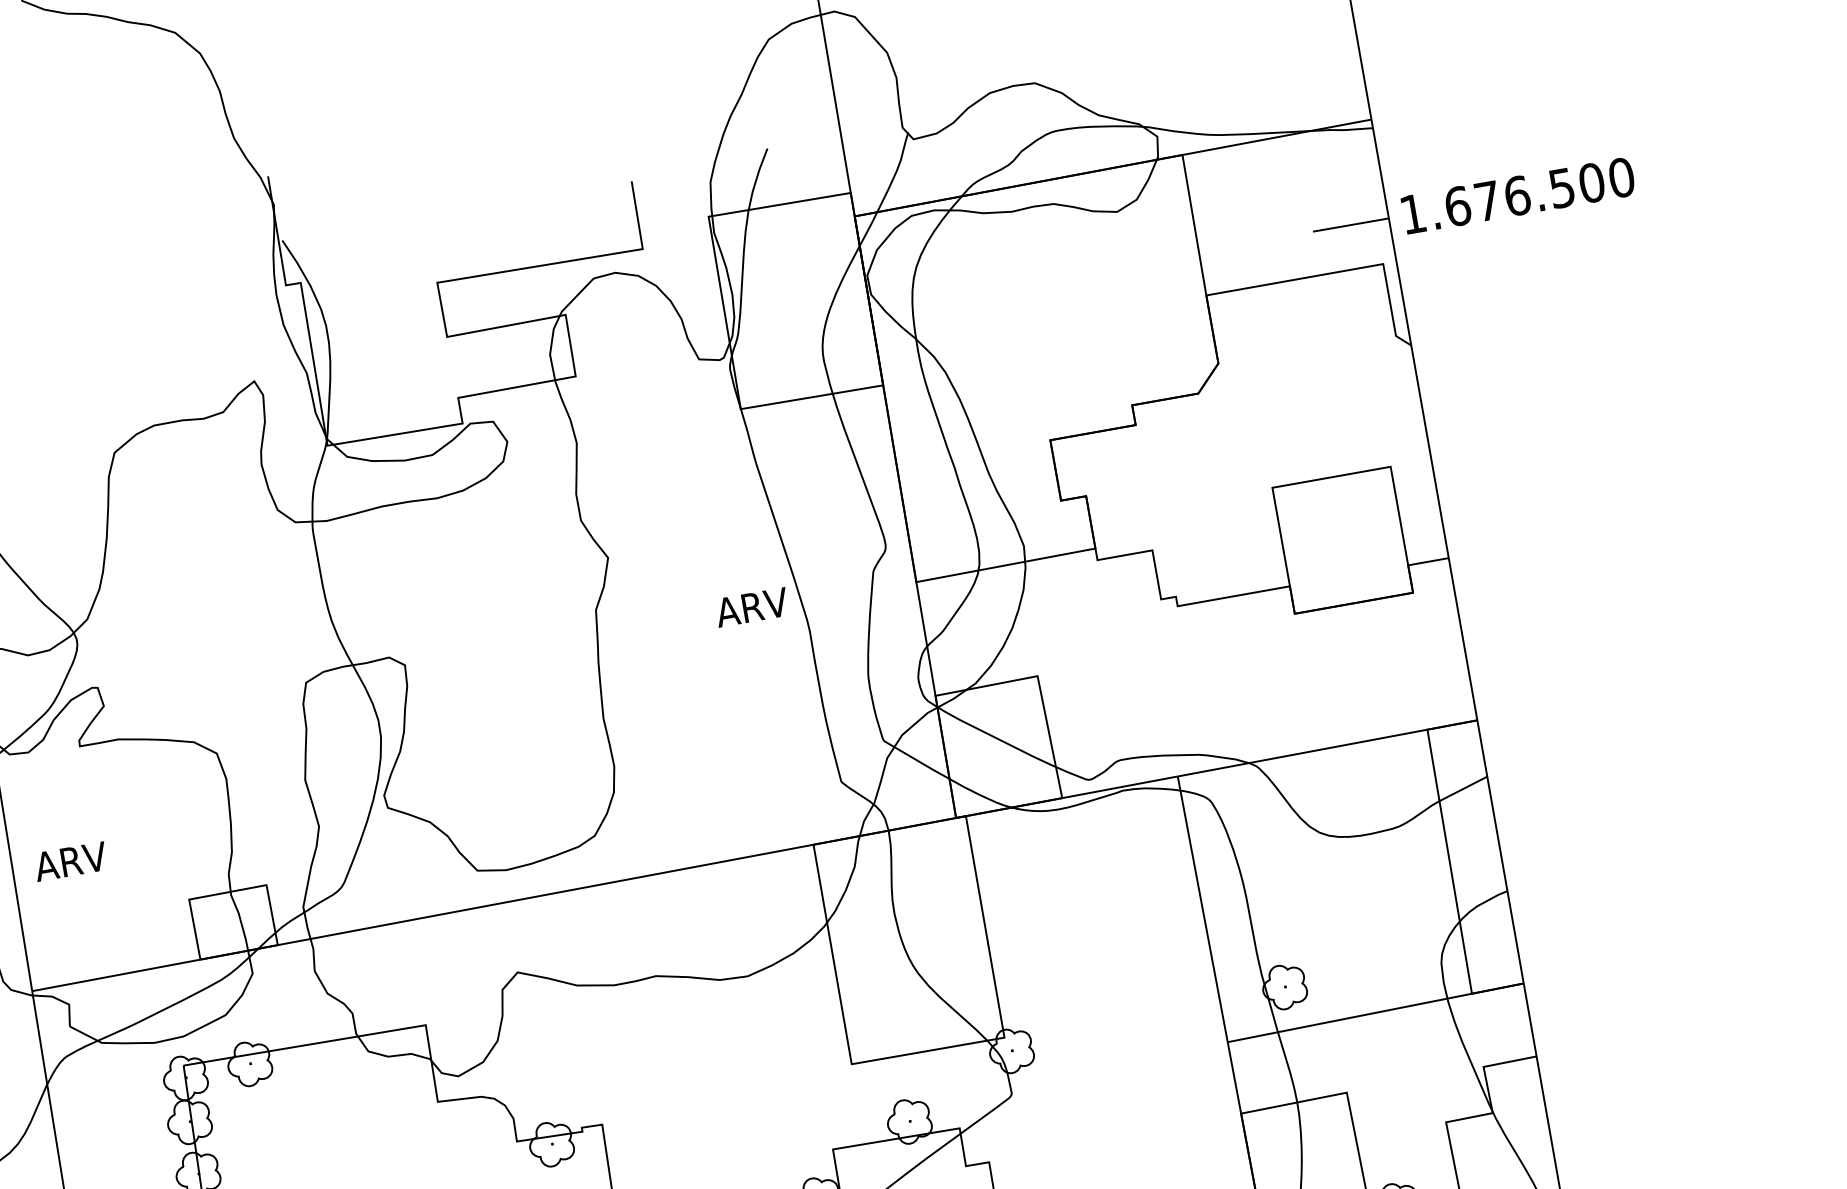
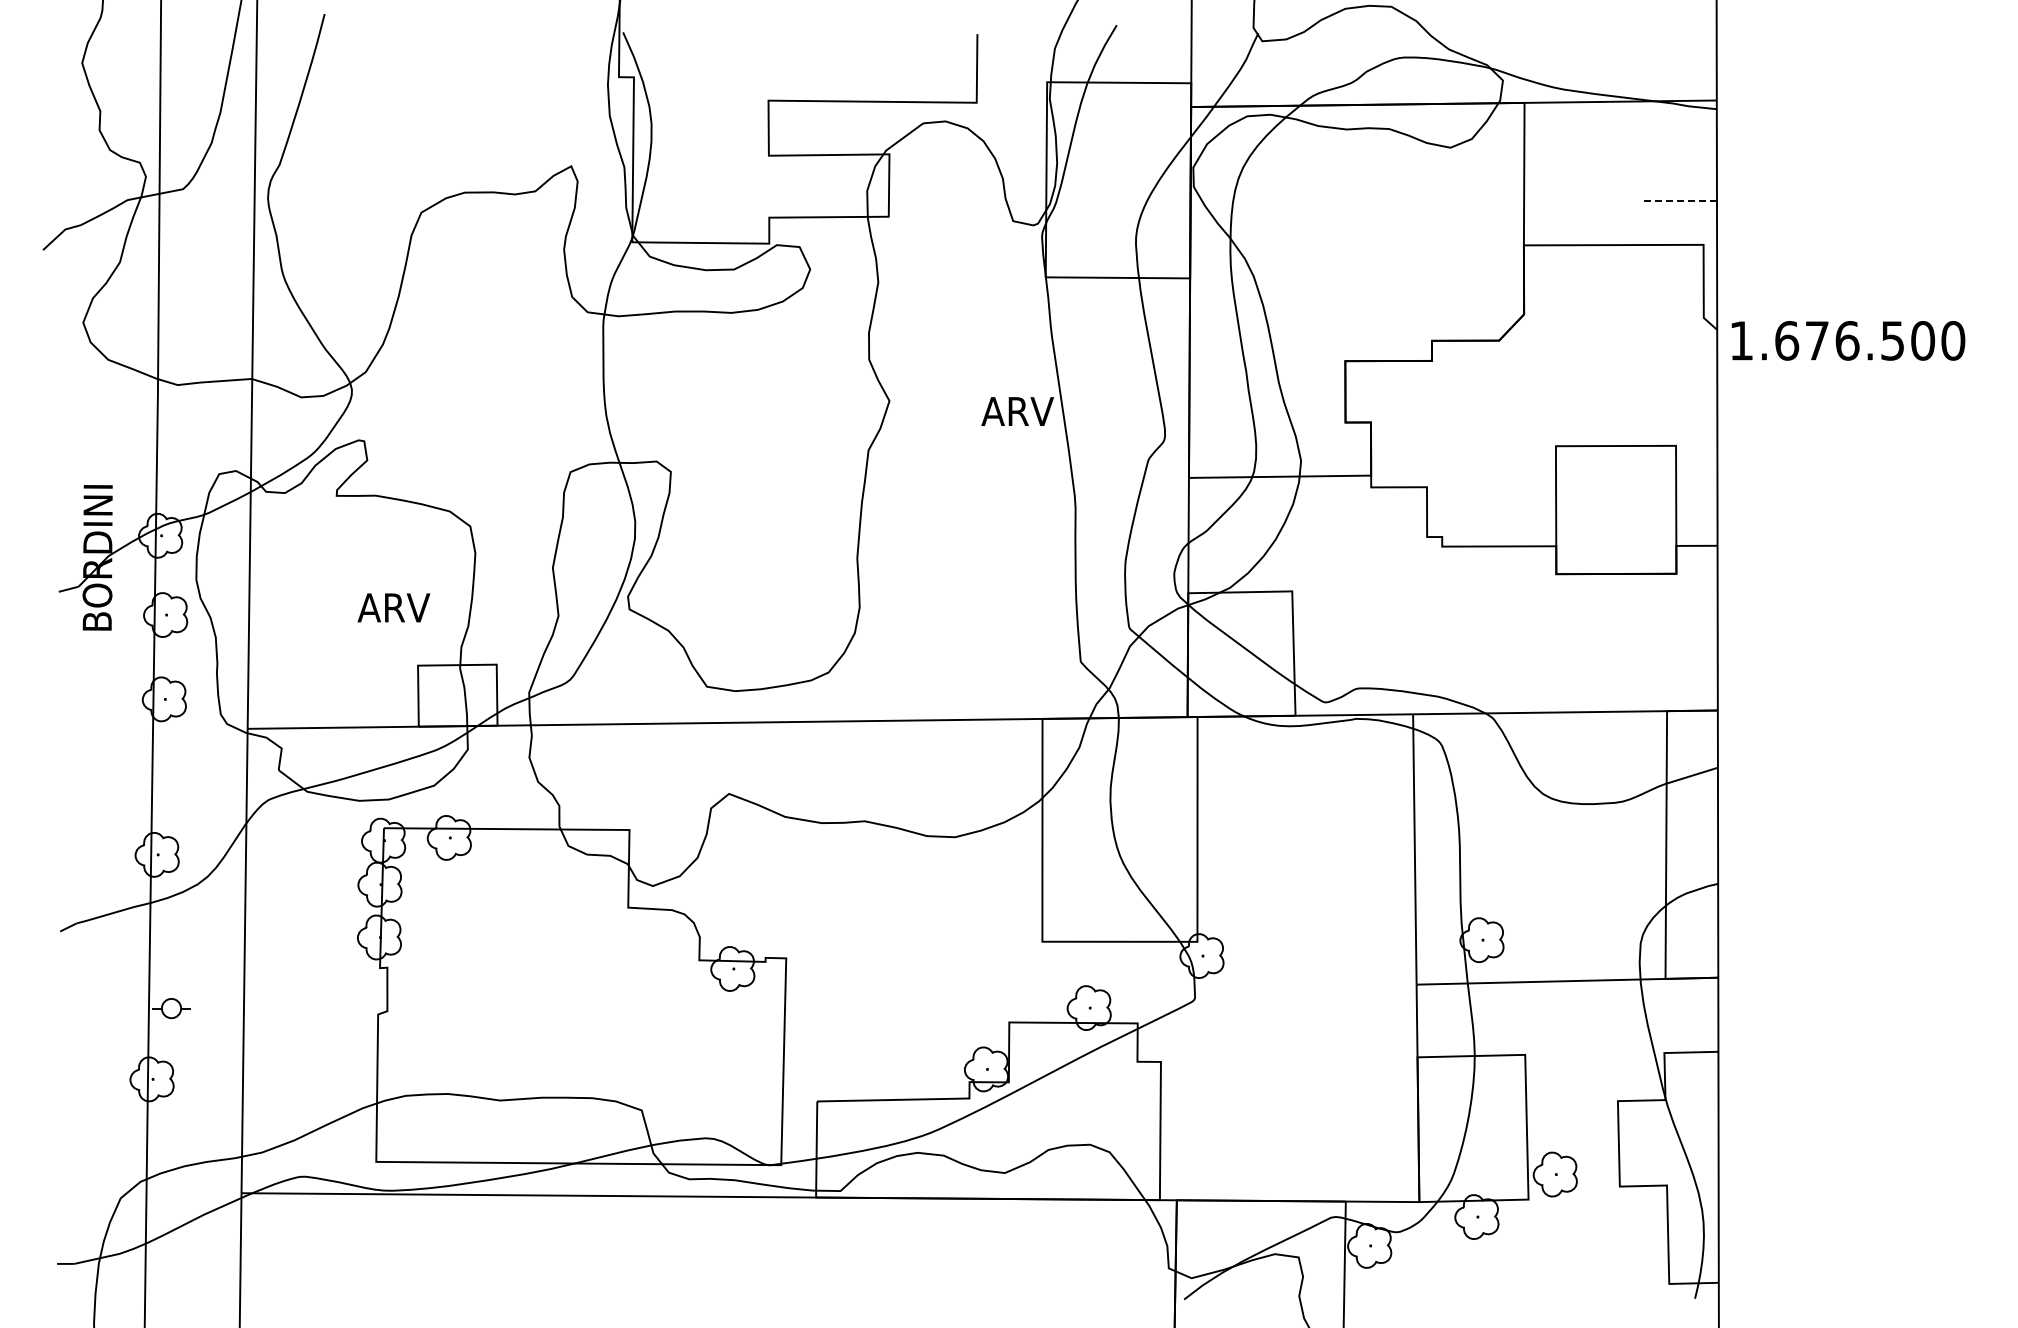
text: (1518, 195) -> (1848, 340), moved
line: (1350, 224) -> (1678, 200), solid -> dashed
text: (751, 607) -> (1017, 411), moved
text: (70, 861) -> (393, 607), moved

